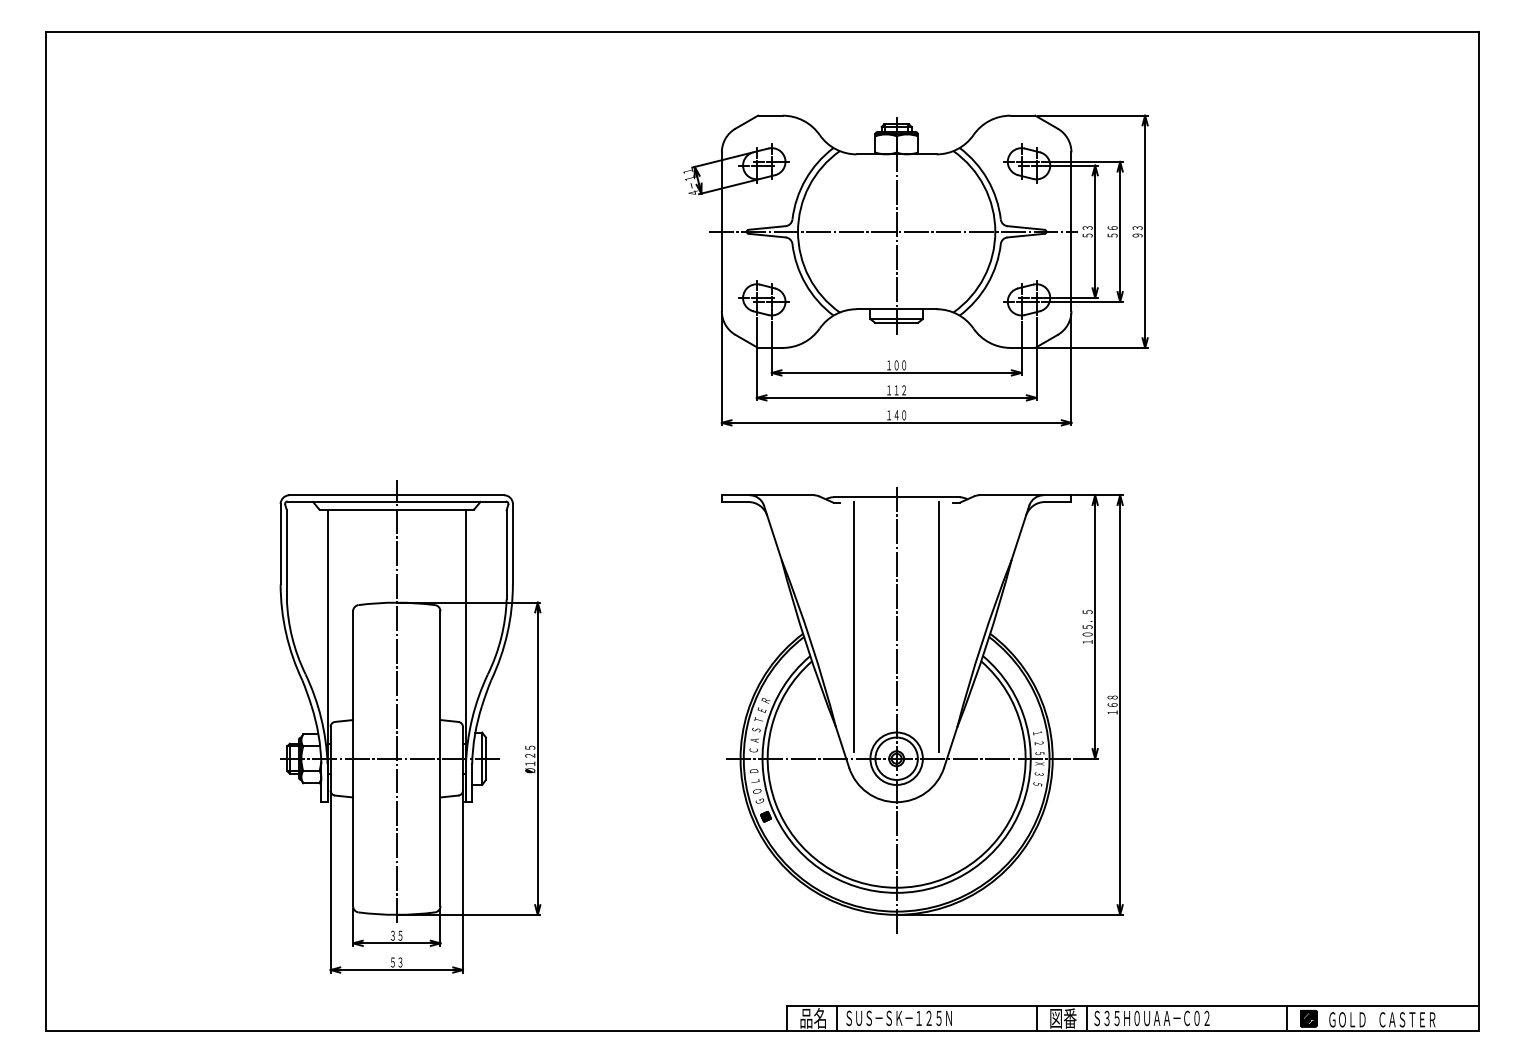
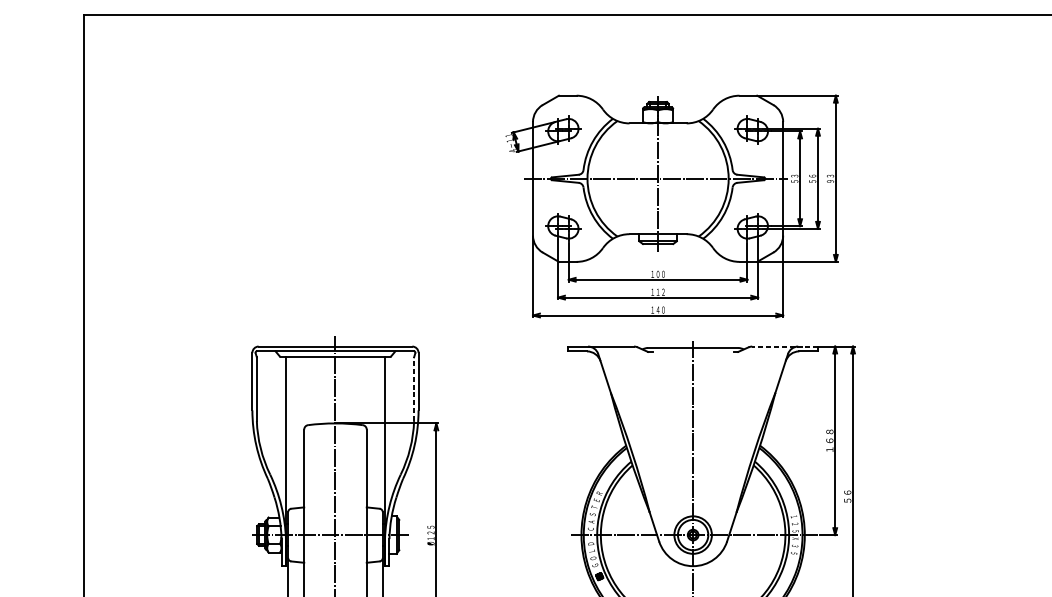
part: (915, 270) -> (671, 206), moved
line: (1024, 495) -> (784, 346), solid -> dashed
line: (506, 554) -> (413, 388), solid -> dashed
text: (1087, 626) -> (829, 440), １０５．５ -> １６８
line: (854, 627) -> (662, 441), removed
line: (939, 627) -> (723, 441), removed
text: (1112, 704) -> (847, 496), １６８ -> ５６

